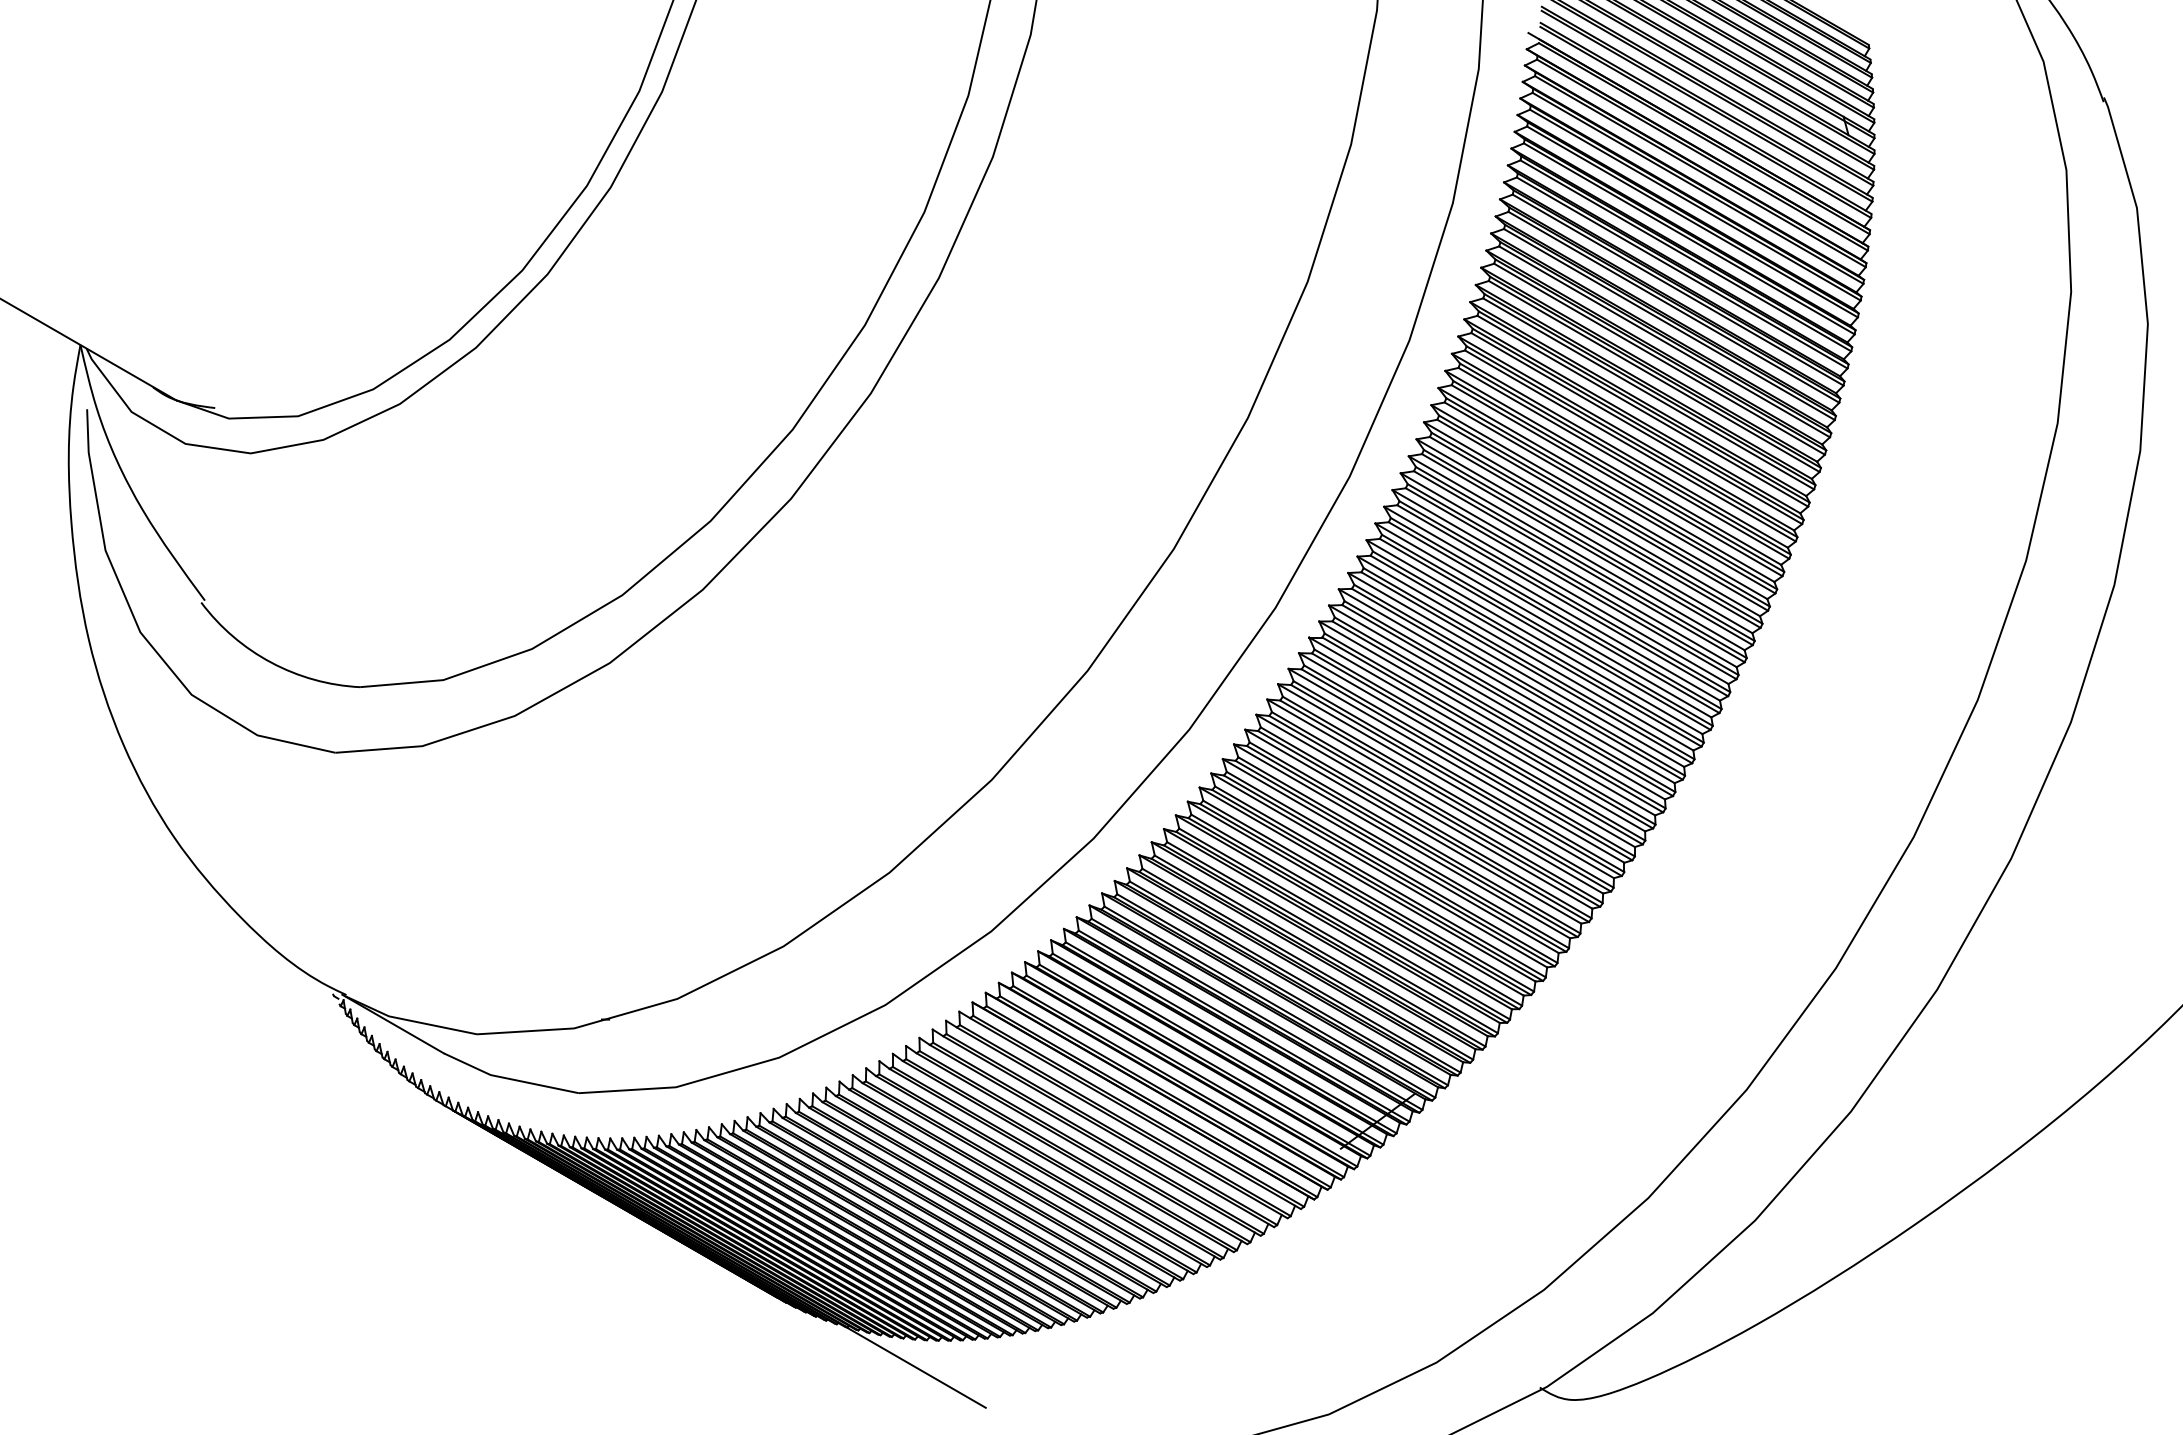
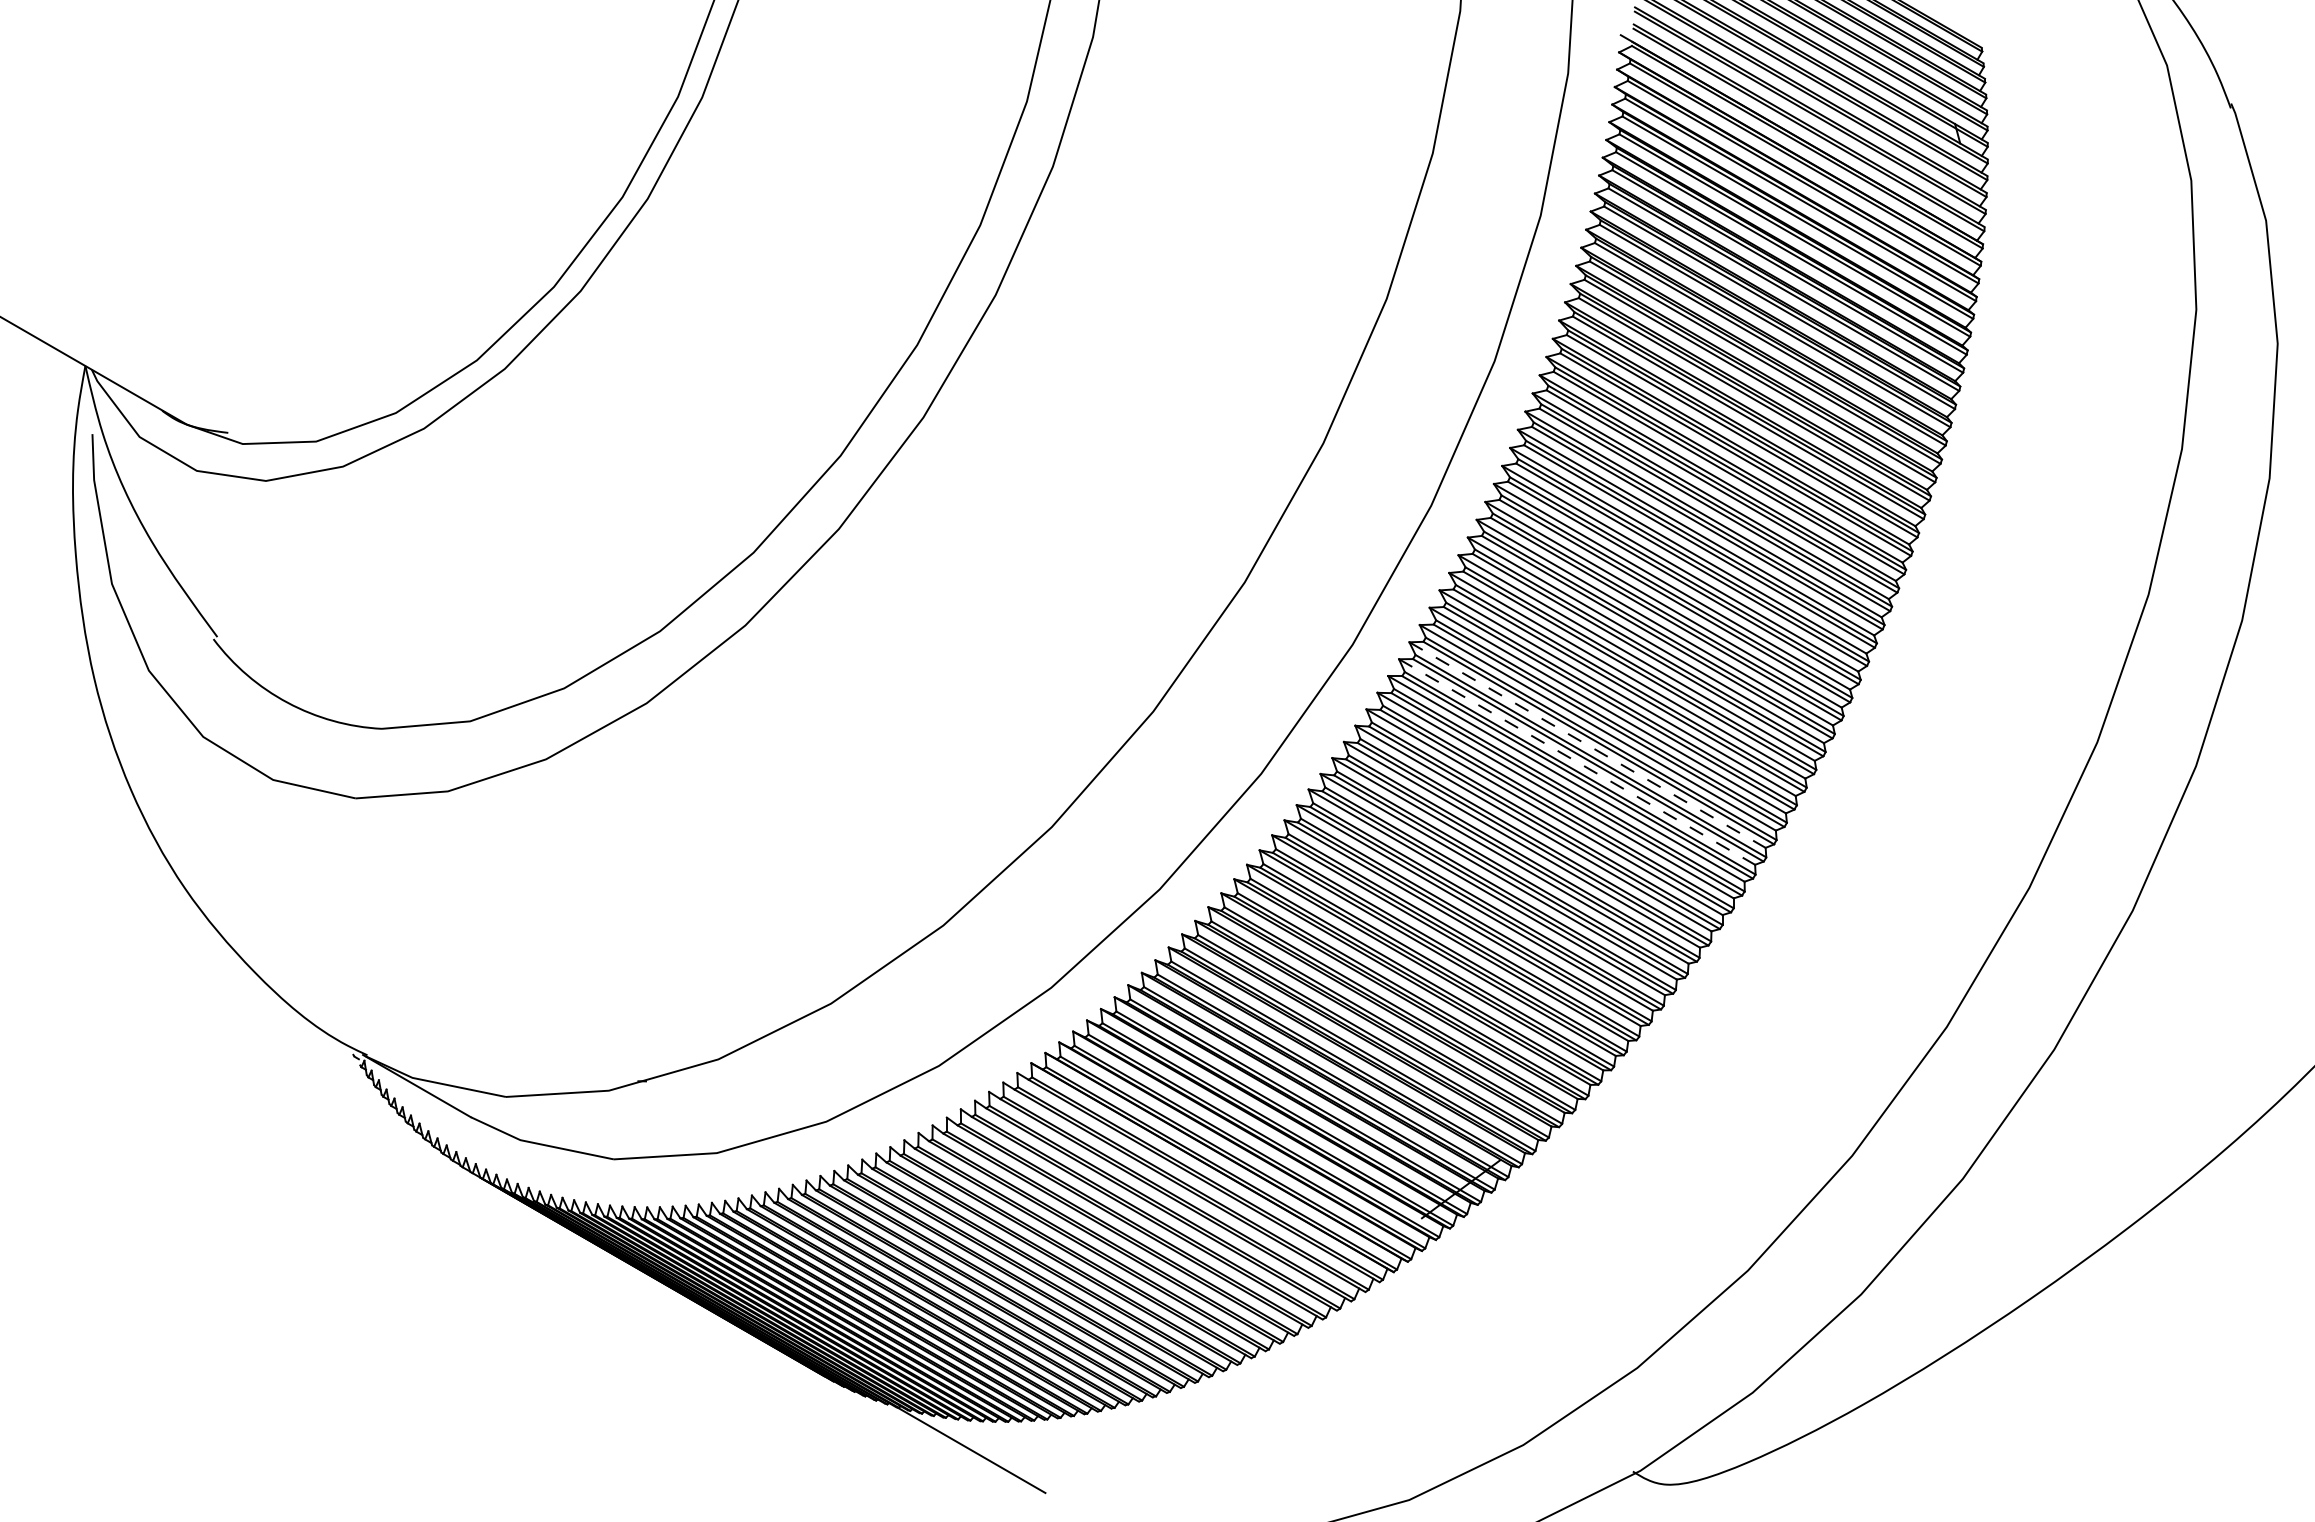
line: (1497, 702) -> (1588, 745), solid -> dashed
line: (1487, 718) -> (1577, 762), solid -> dashed

